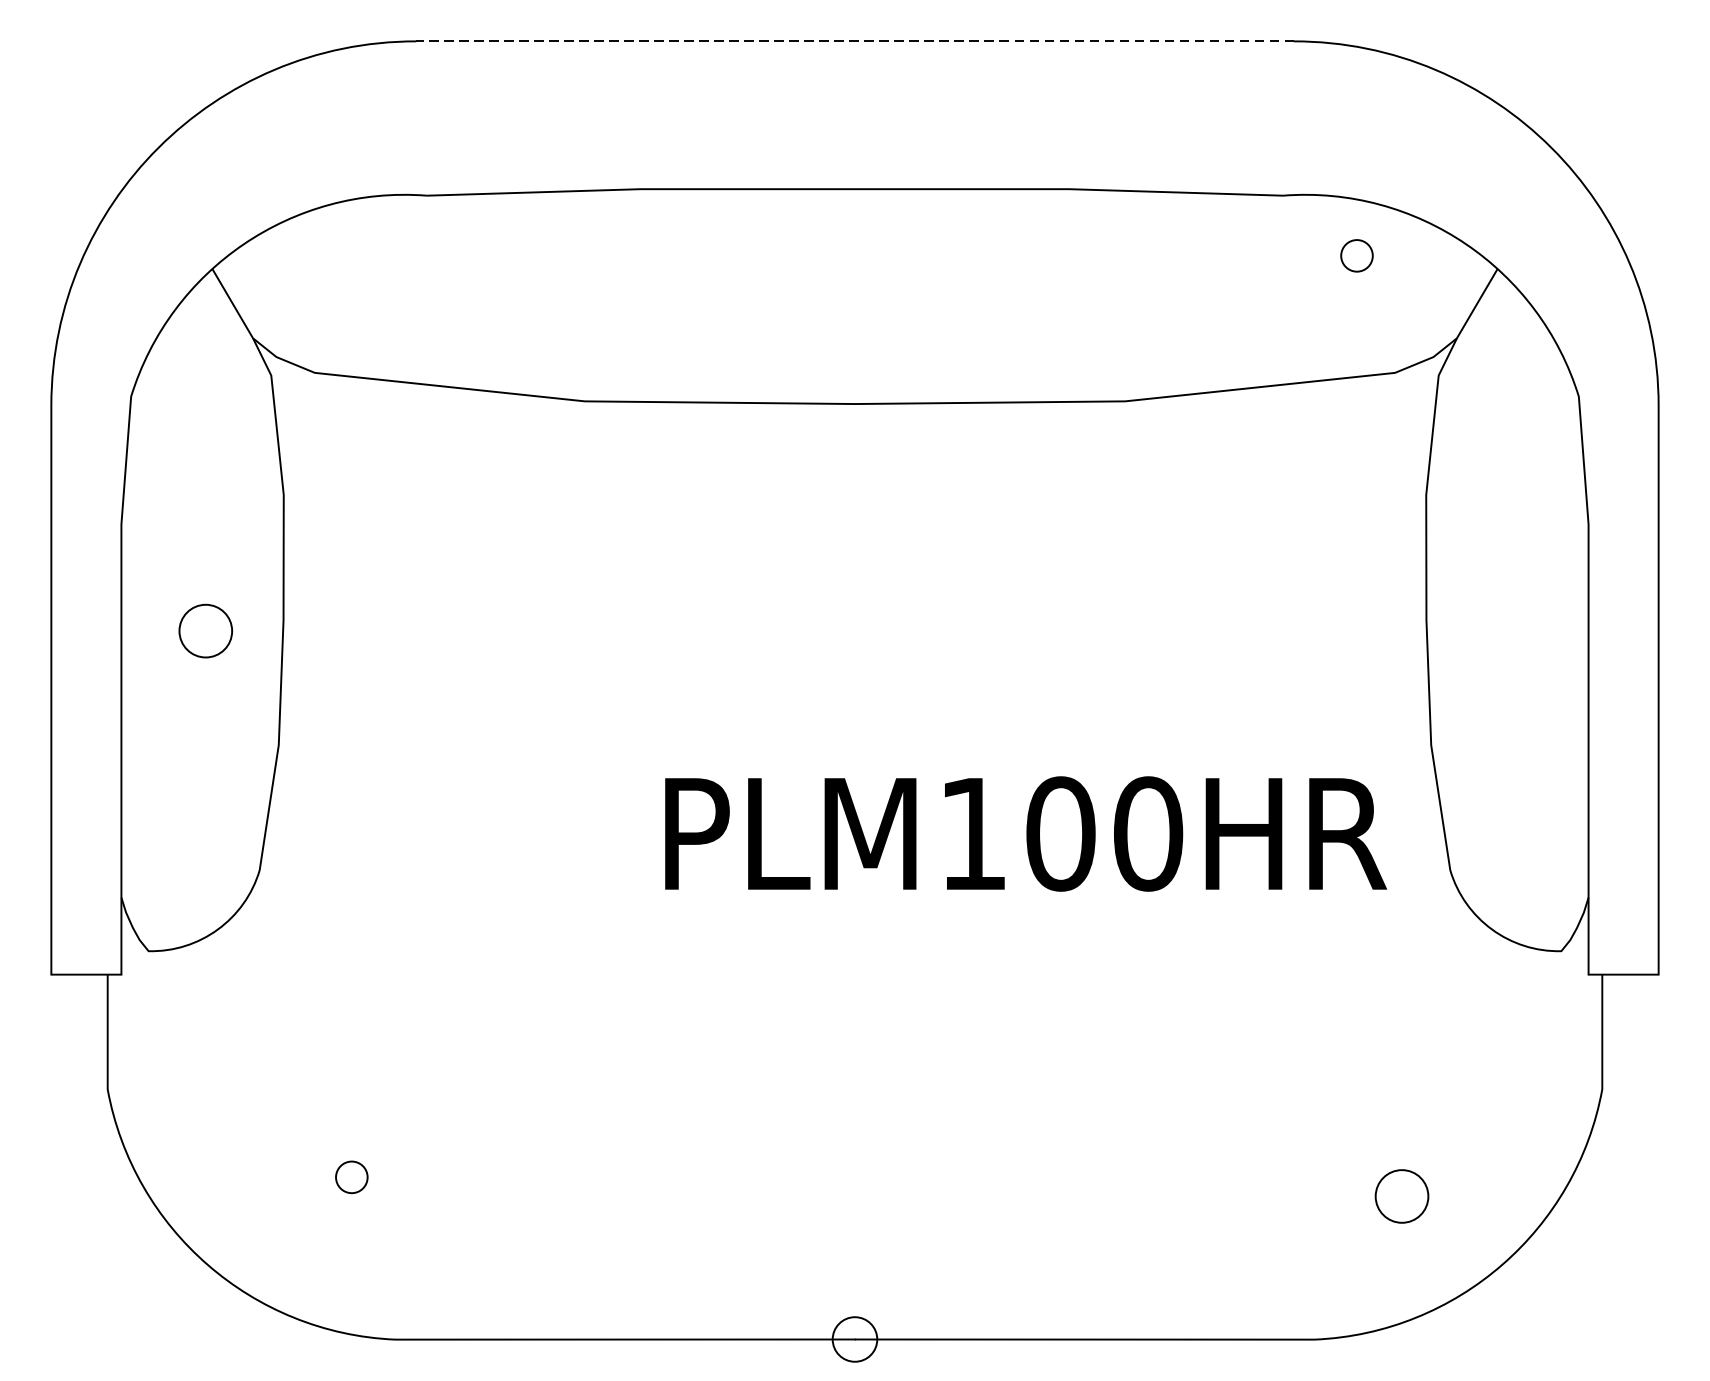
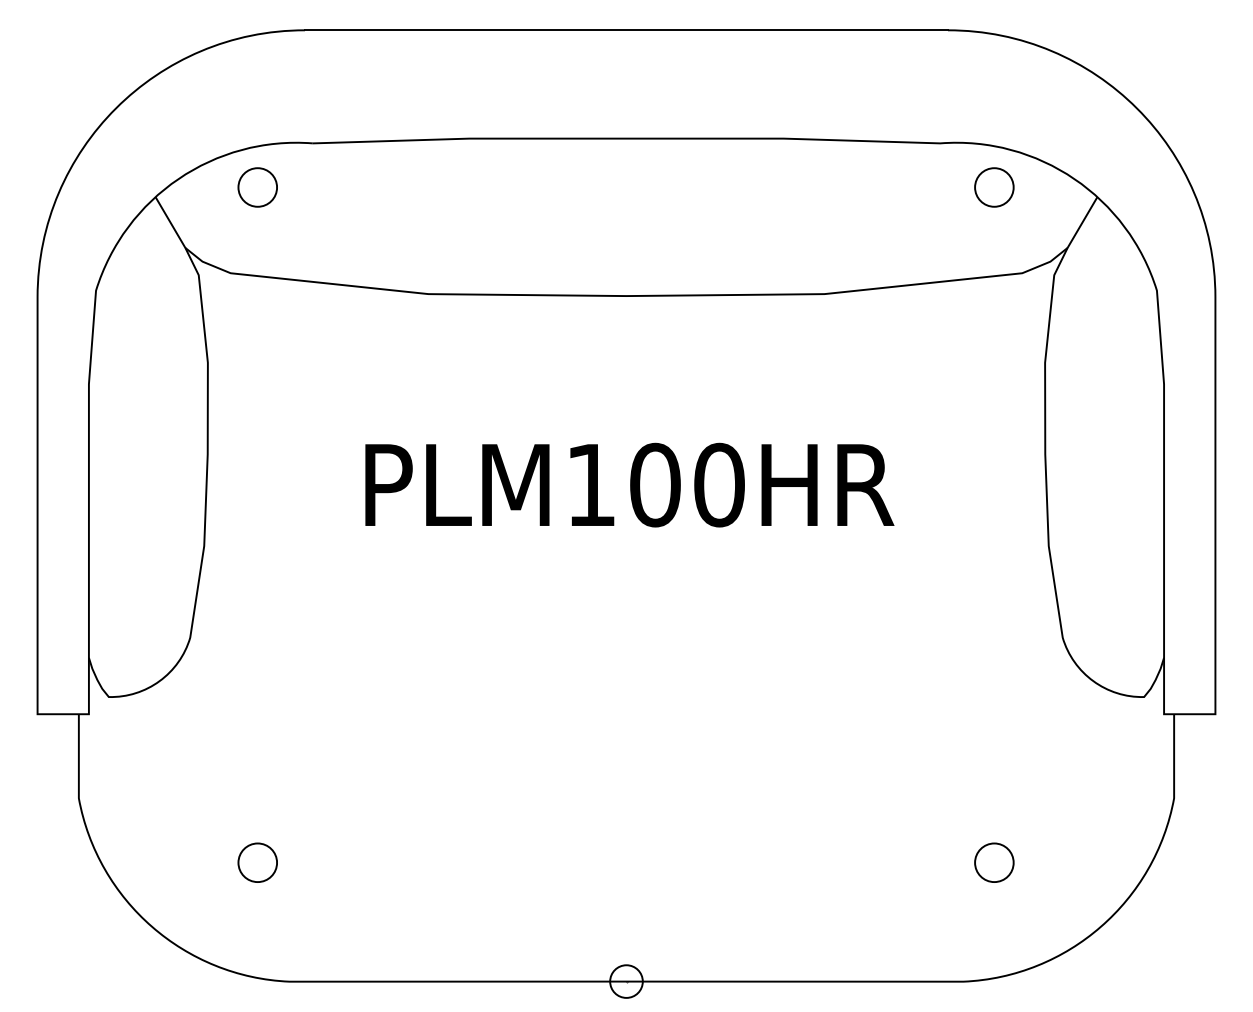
line: (855, 41) -> (626, 30), dashed -> solid
circle: (1357, 255) -> (994, 187), size x1.67
circle: (205, 631) -> (257, 187), moved
text: (1025, 833) -> (629, 484), moved
circle: (351, 1176) -> (257, 862), size x1.67
circle: (1402, 1196) -> (994, 862), moved

